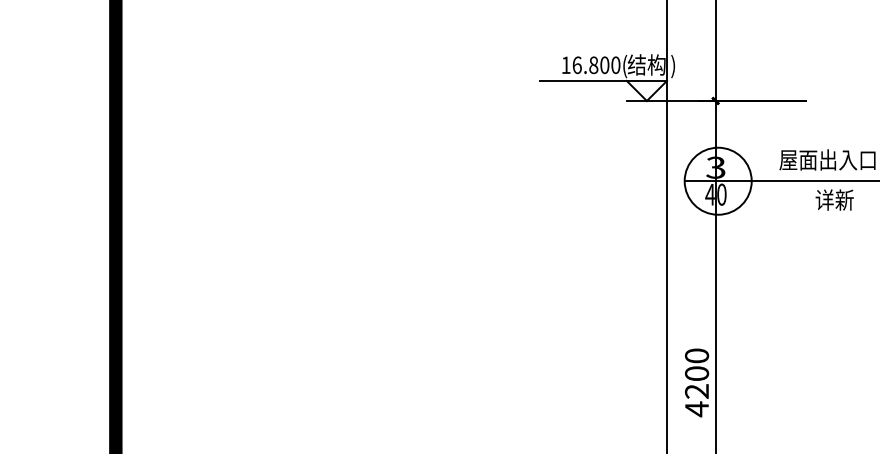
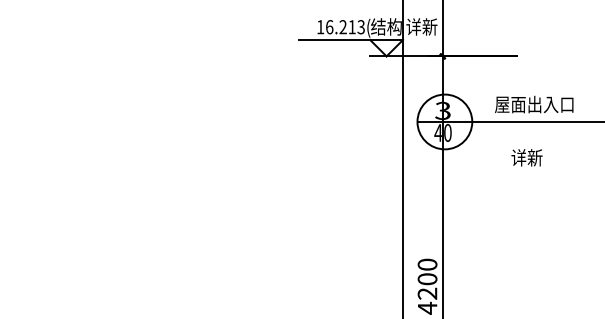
text: (604, 65) -> (351, 27), 16.800( -> 16.213(
text: (690, 66) -> (422, 28), ) -> 详新
text: (834, 199) -> (526, 157), moved

